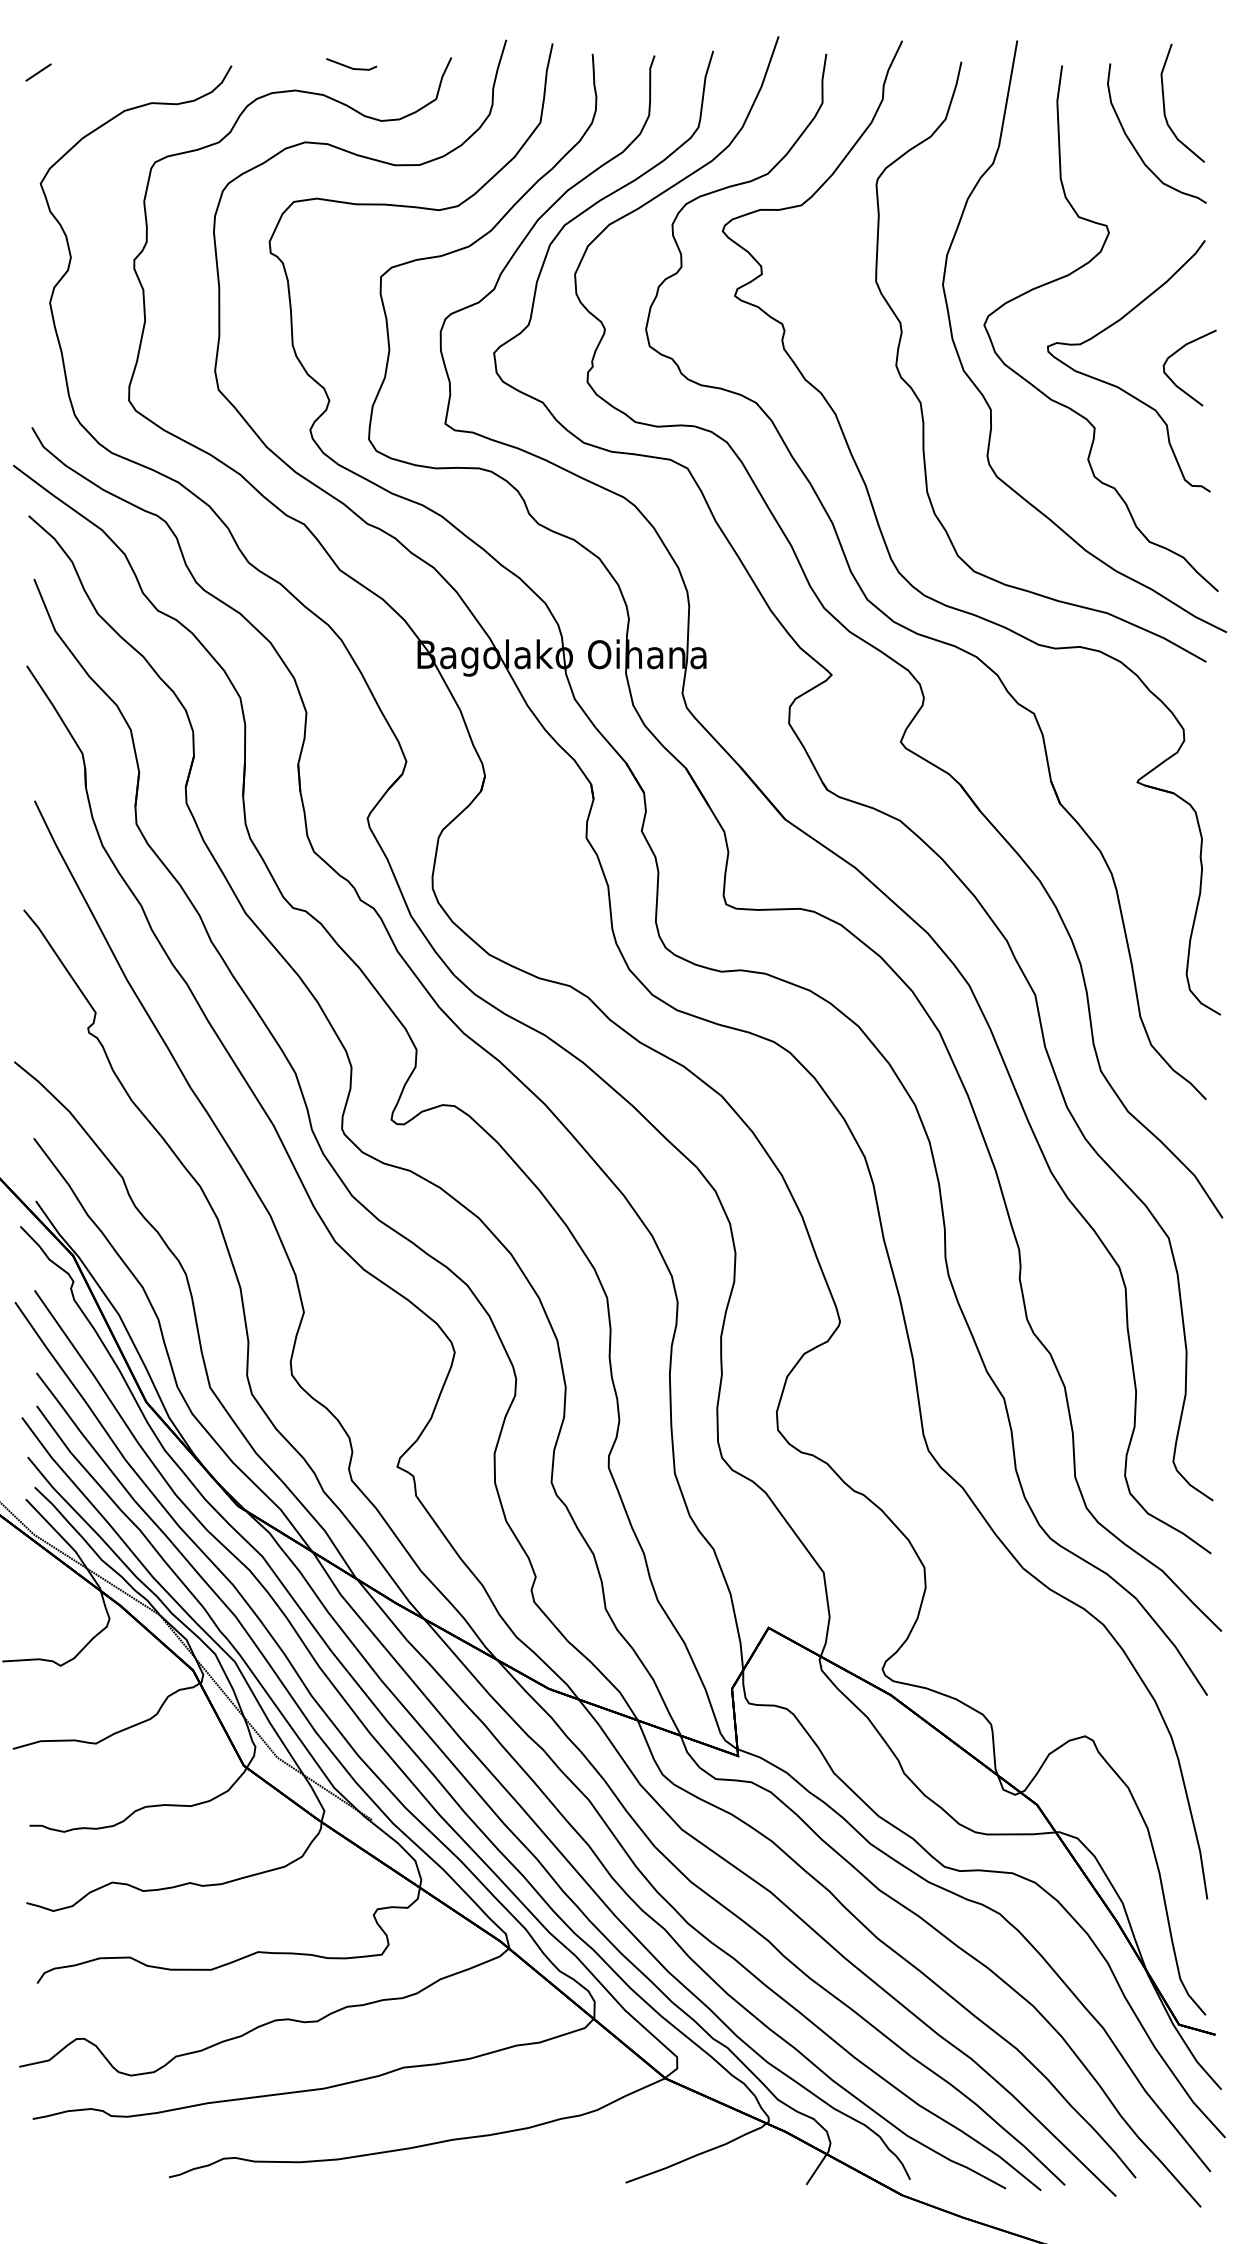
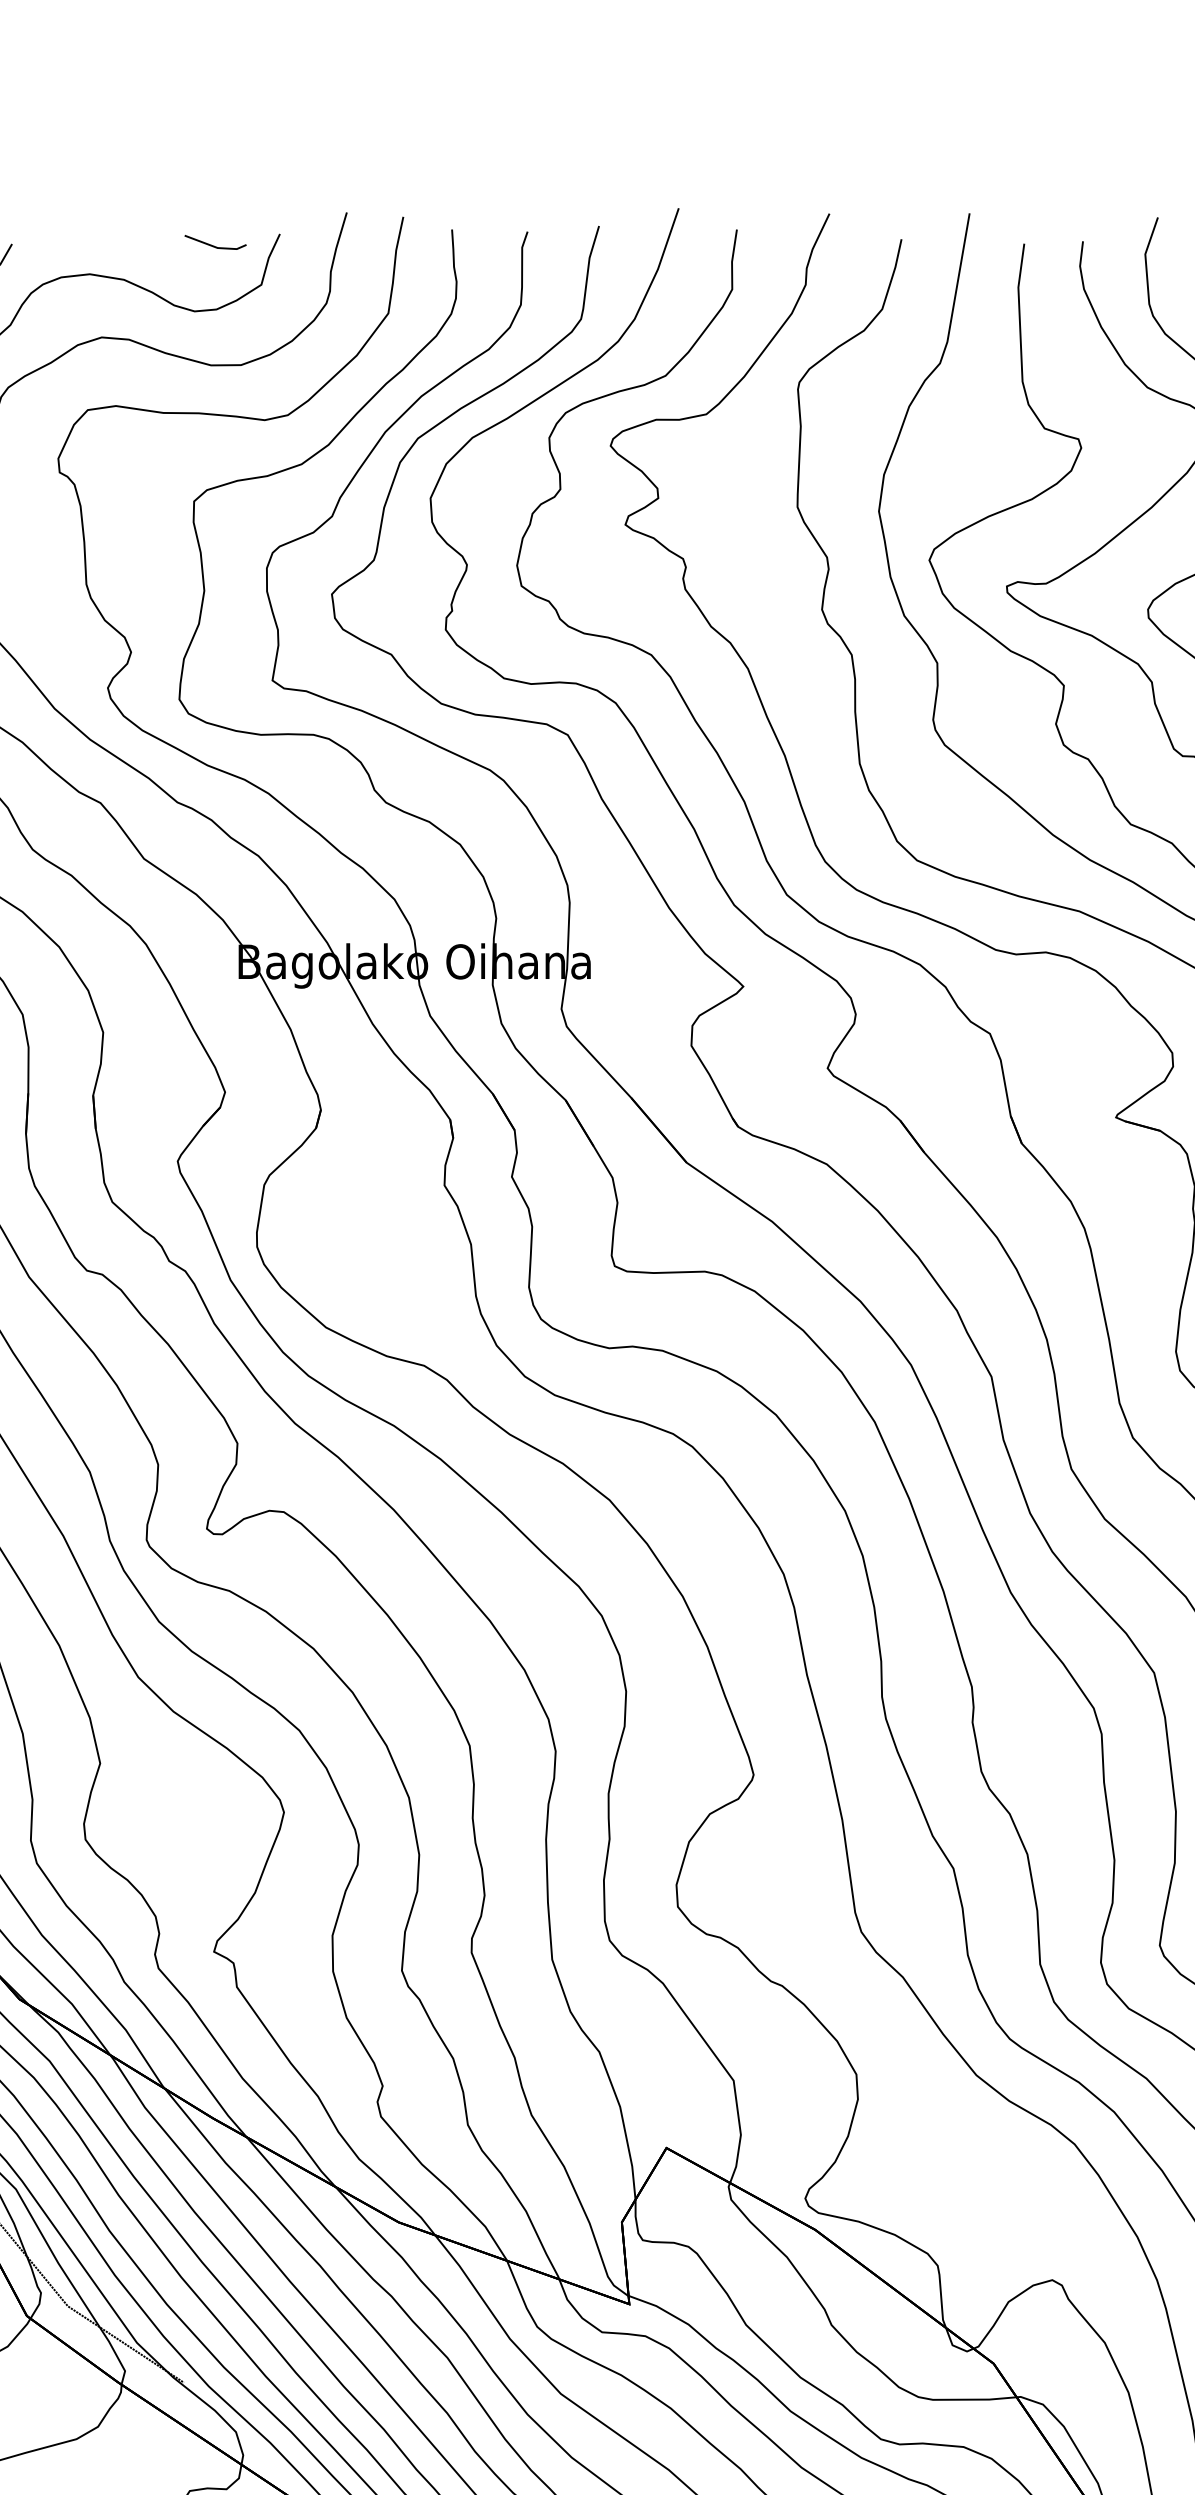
line: (350, 66) -> (214, 245), moved

